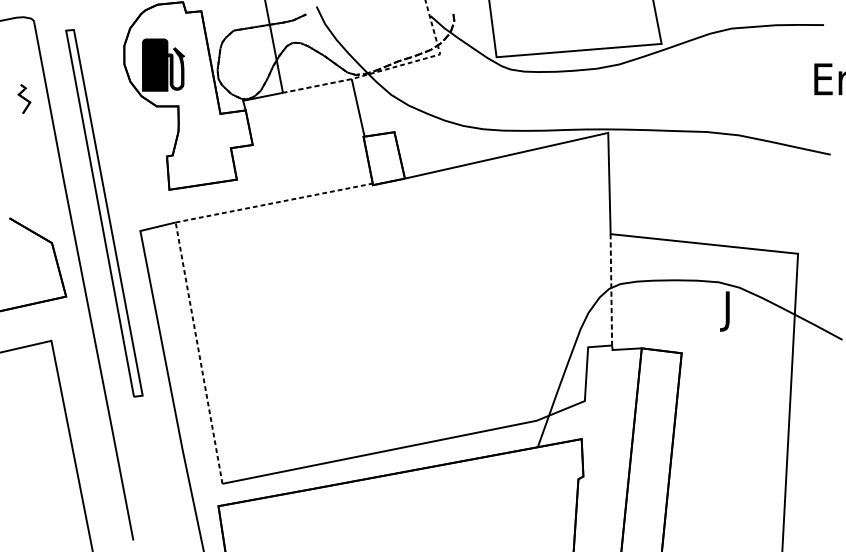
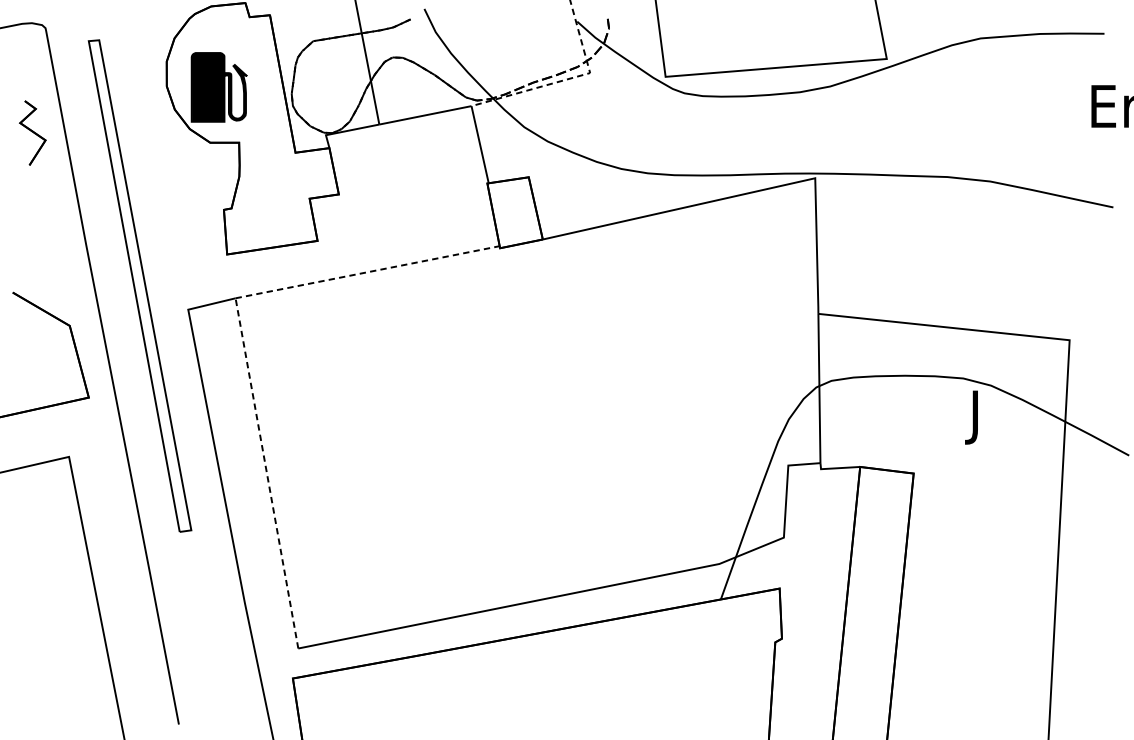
line: (317, 86) -> (425, 115), dashed -> solid
part: (24, 98) -> (32, 132), size x1.67
line: (611, 289) -> (819, 388), dashed -> solid

